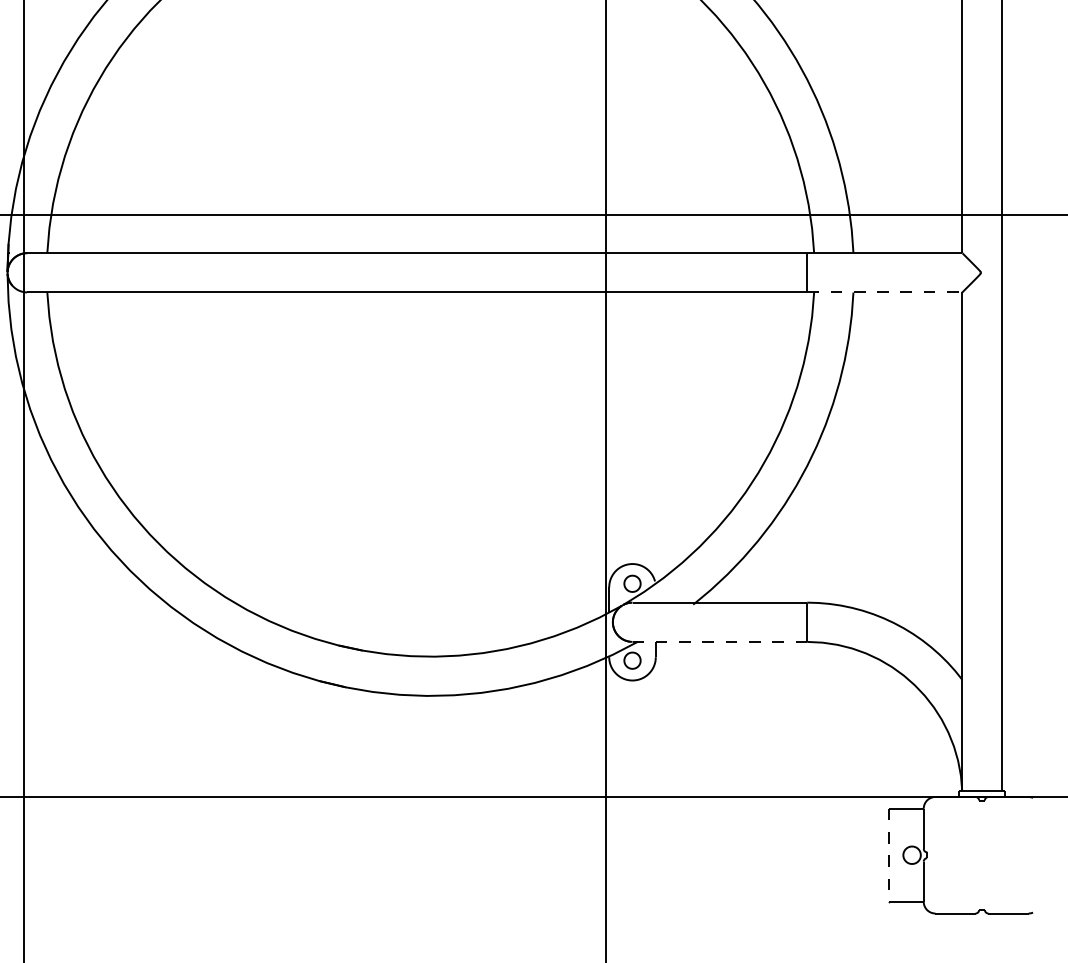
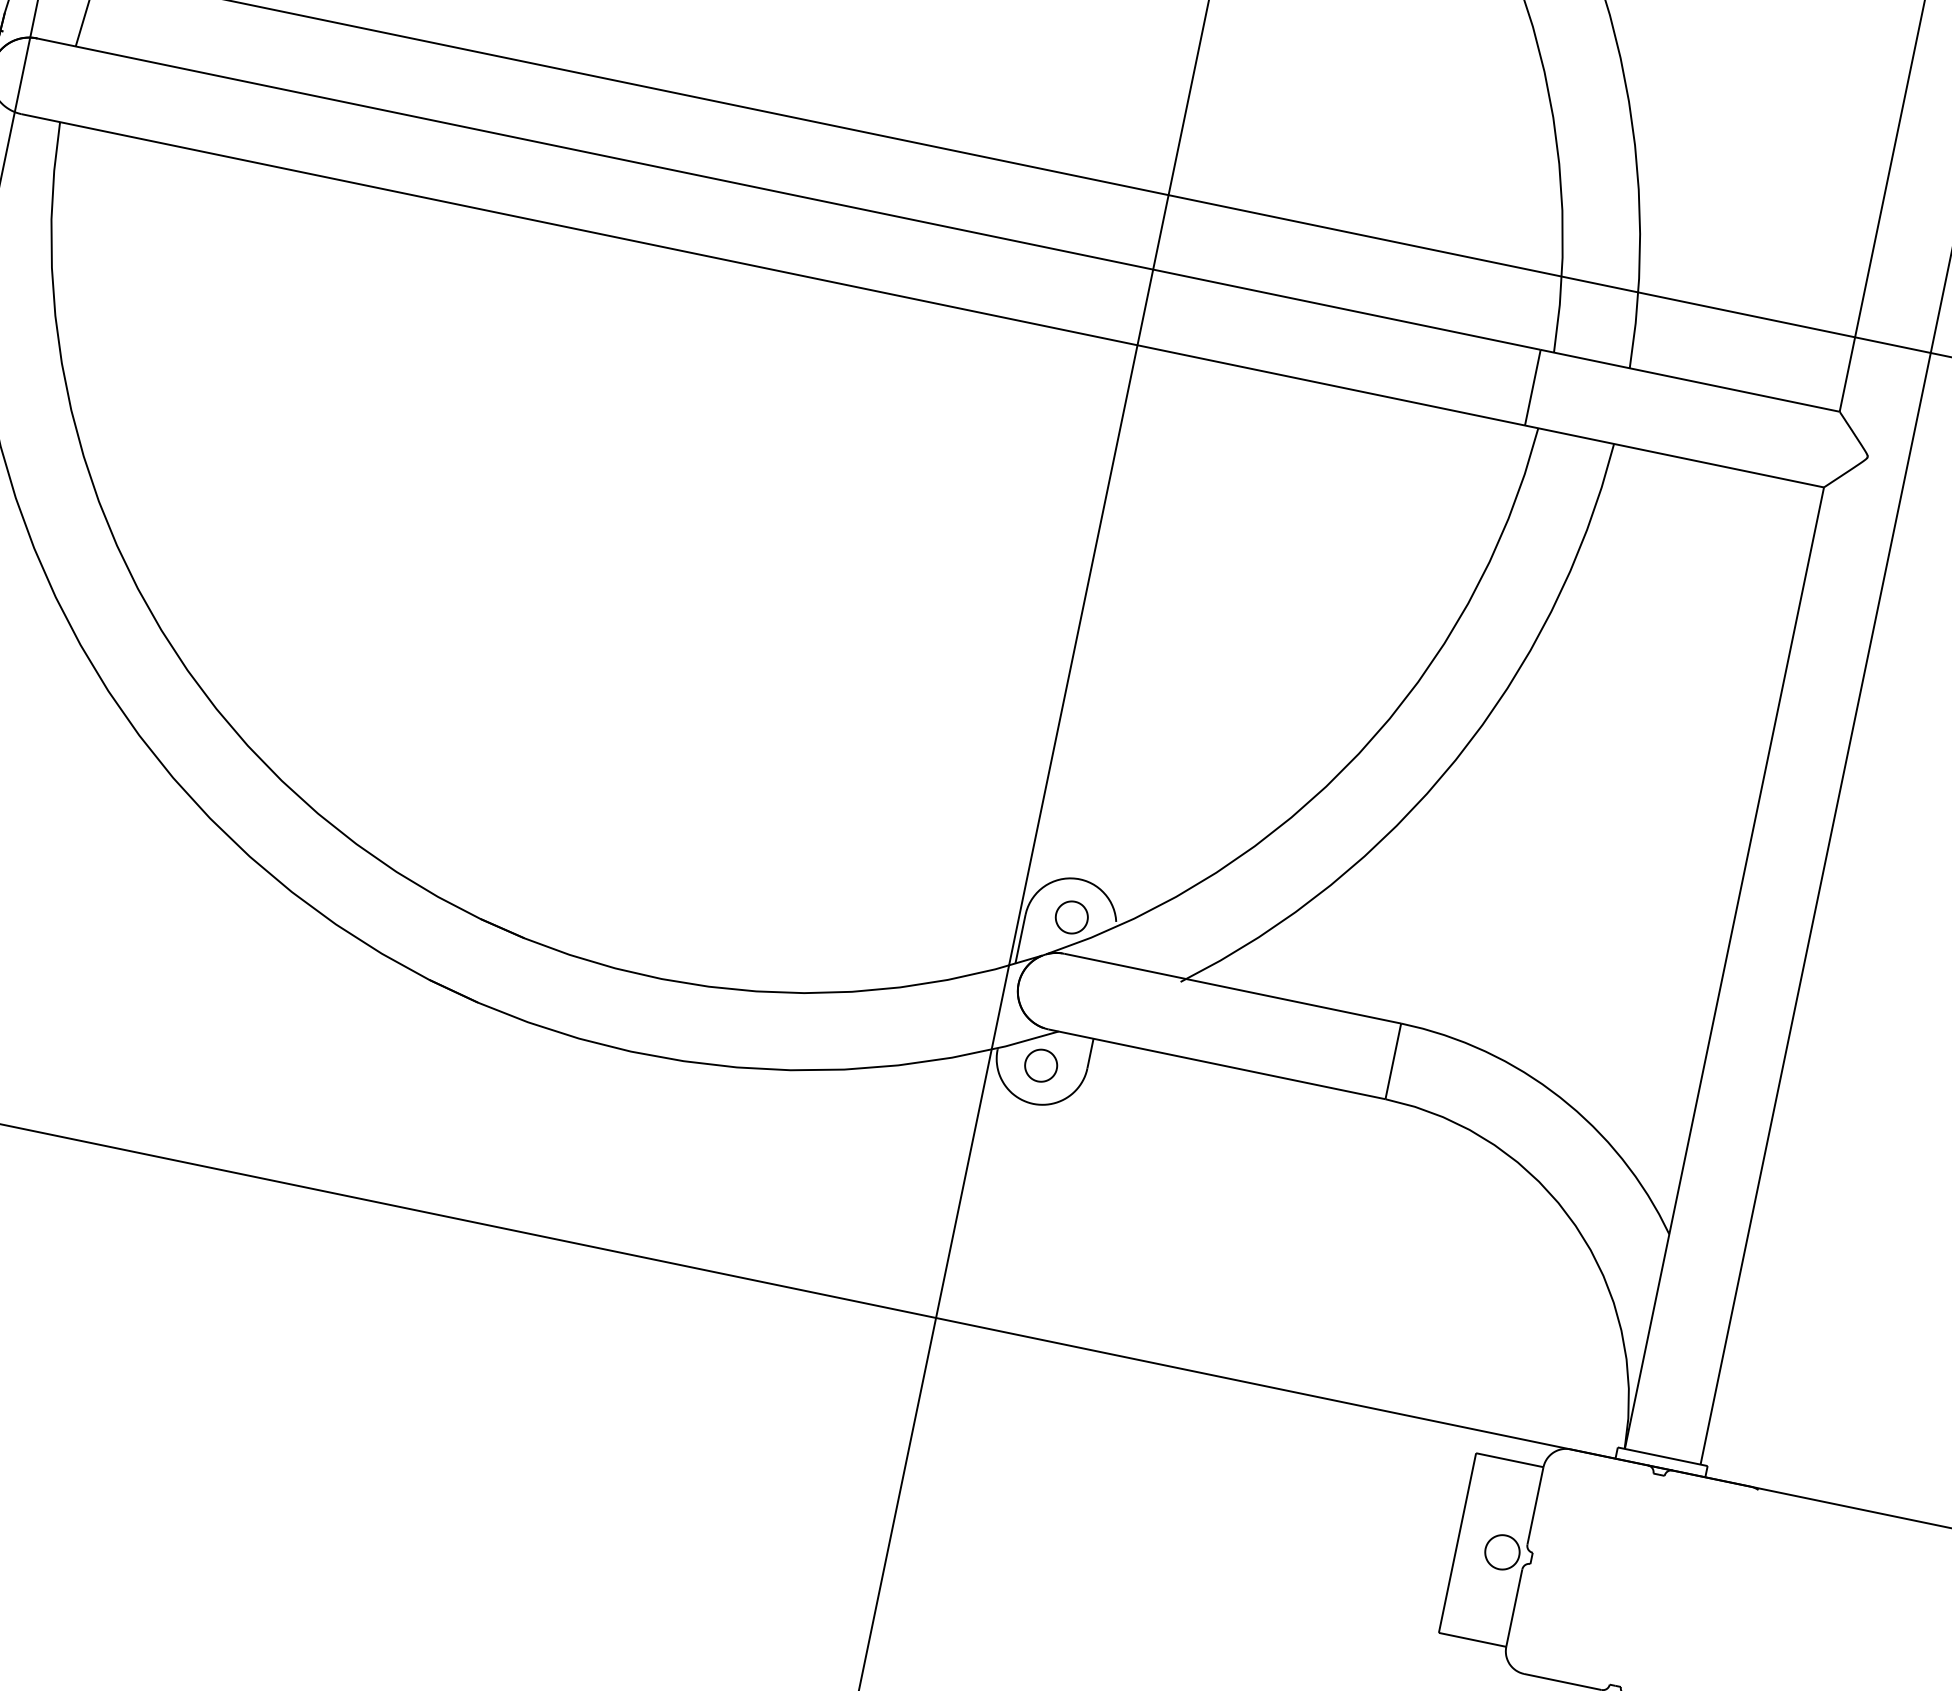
line: (884, 292) -> (1673, 456), dashed -> solid
line: (719, 641) -> (1216, 1063), dashed -> solid
line: (888, 855) -> (1456, 1543), dashed -> solid

